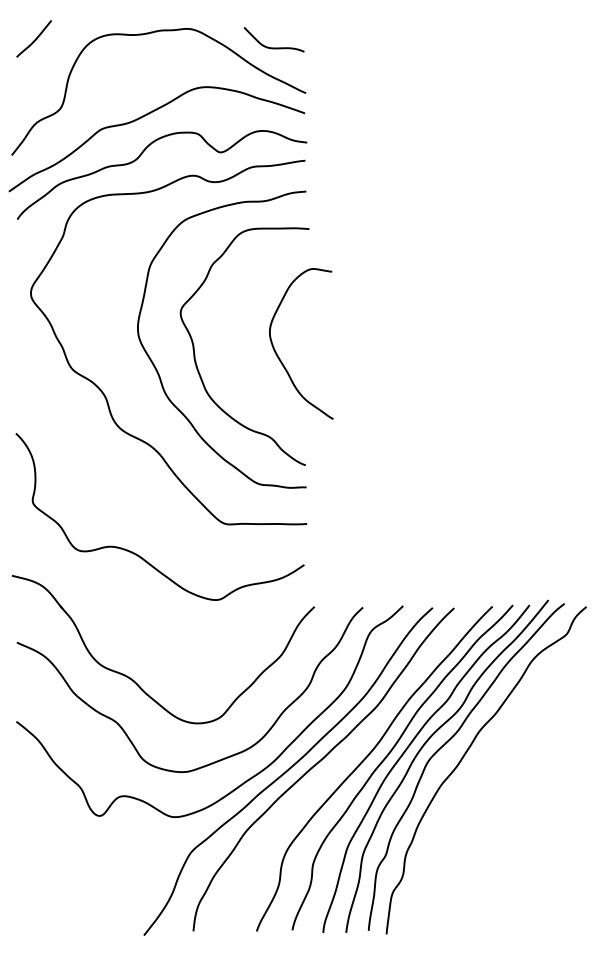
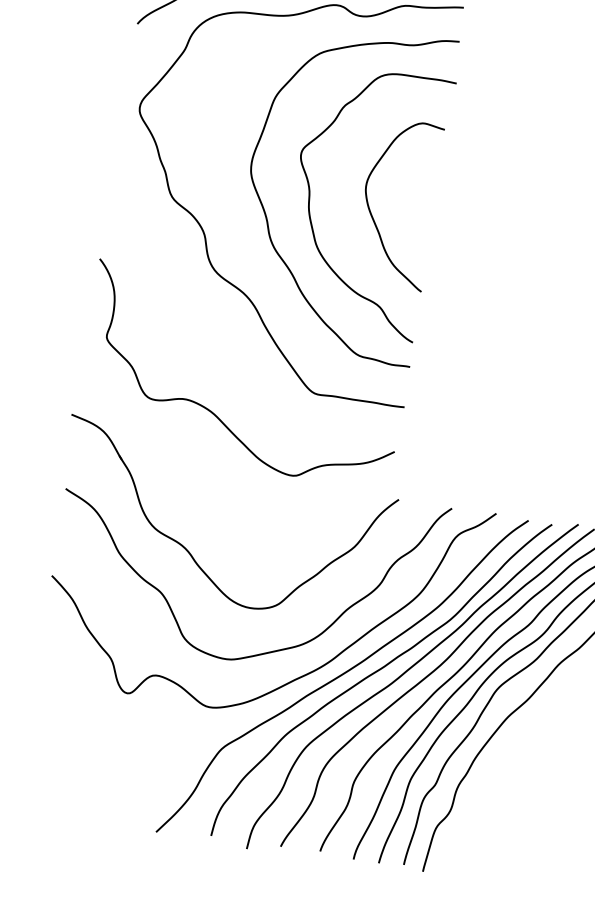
curve: (280, 358) -> (373, 216), moved
curve: (343, 761) -> (404, 674), added

